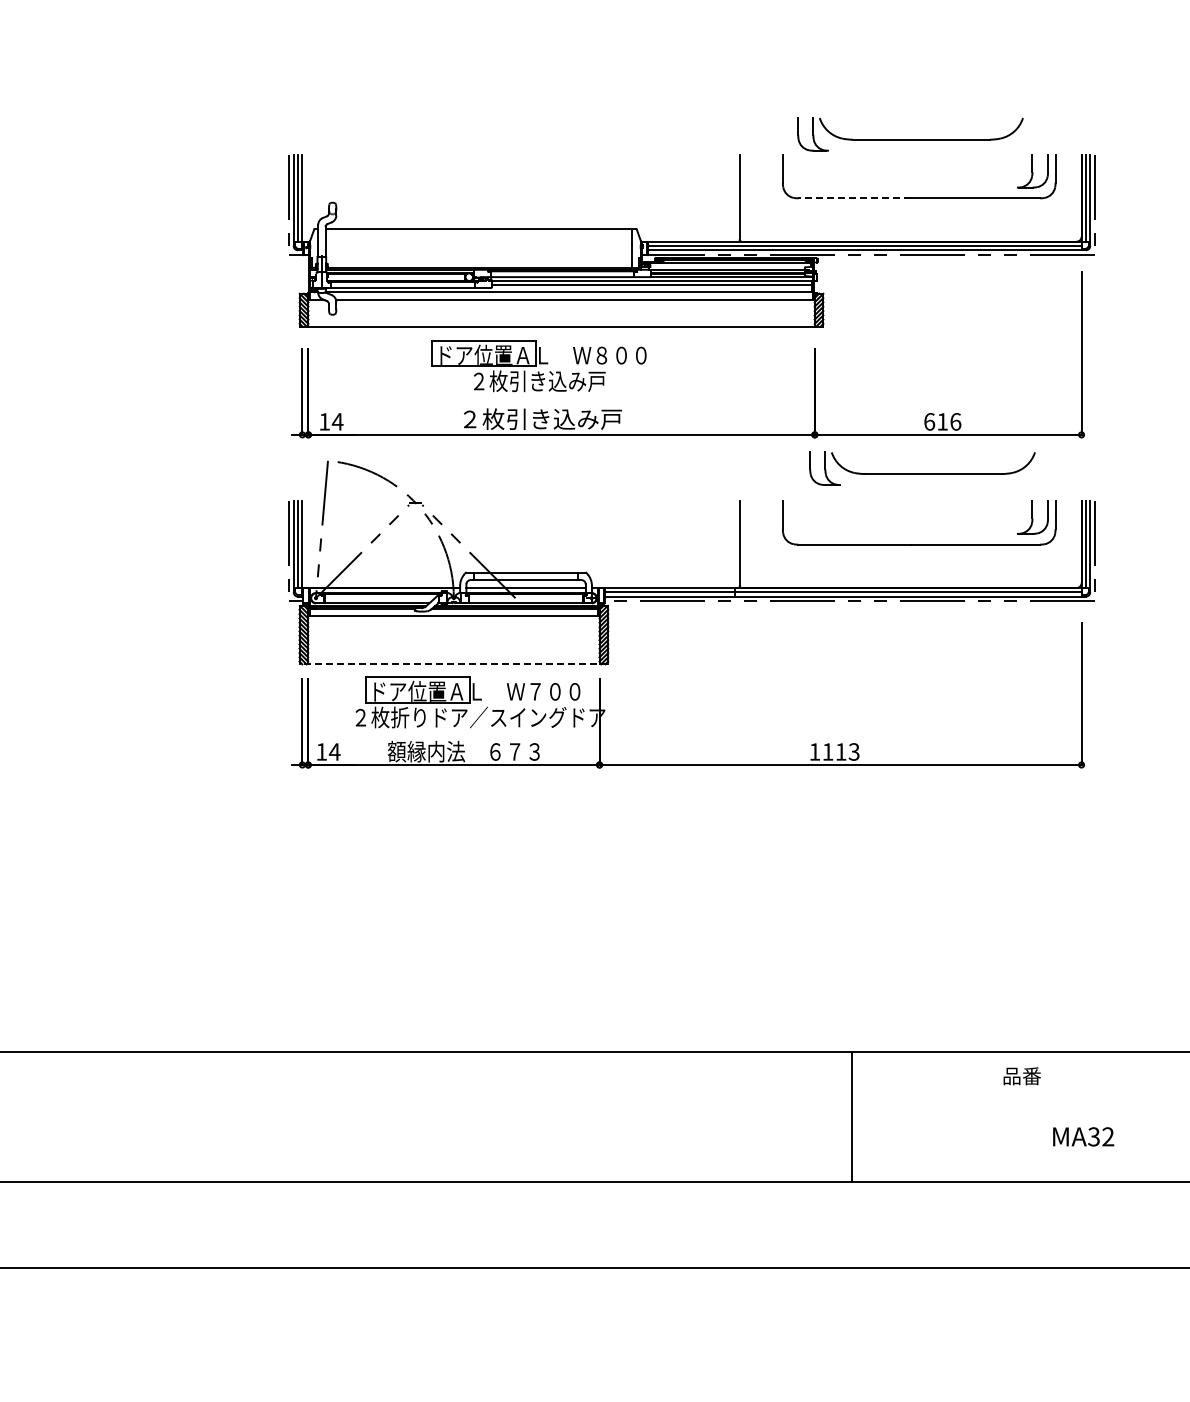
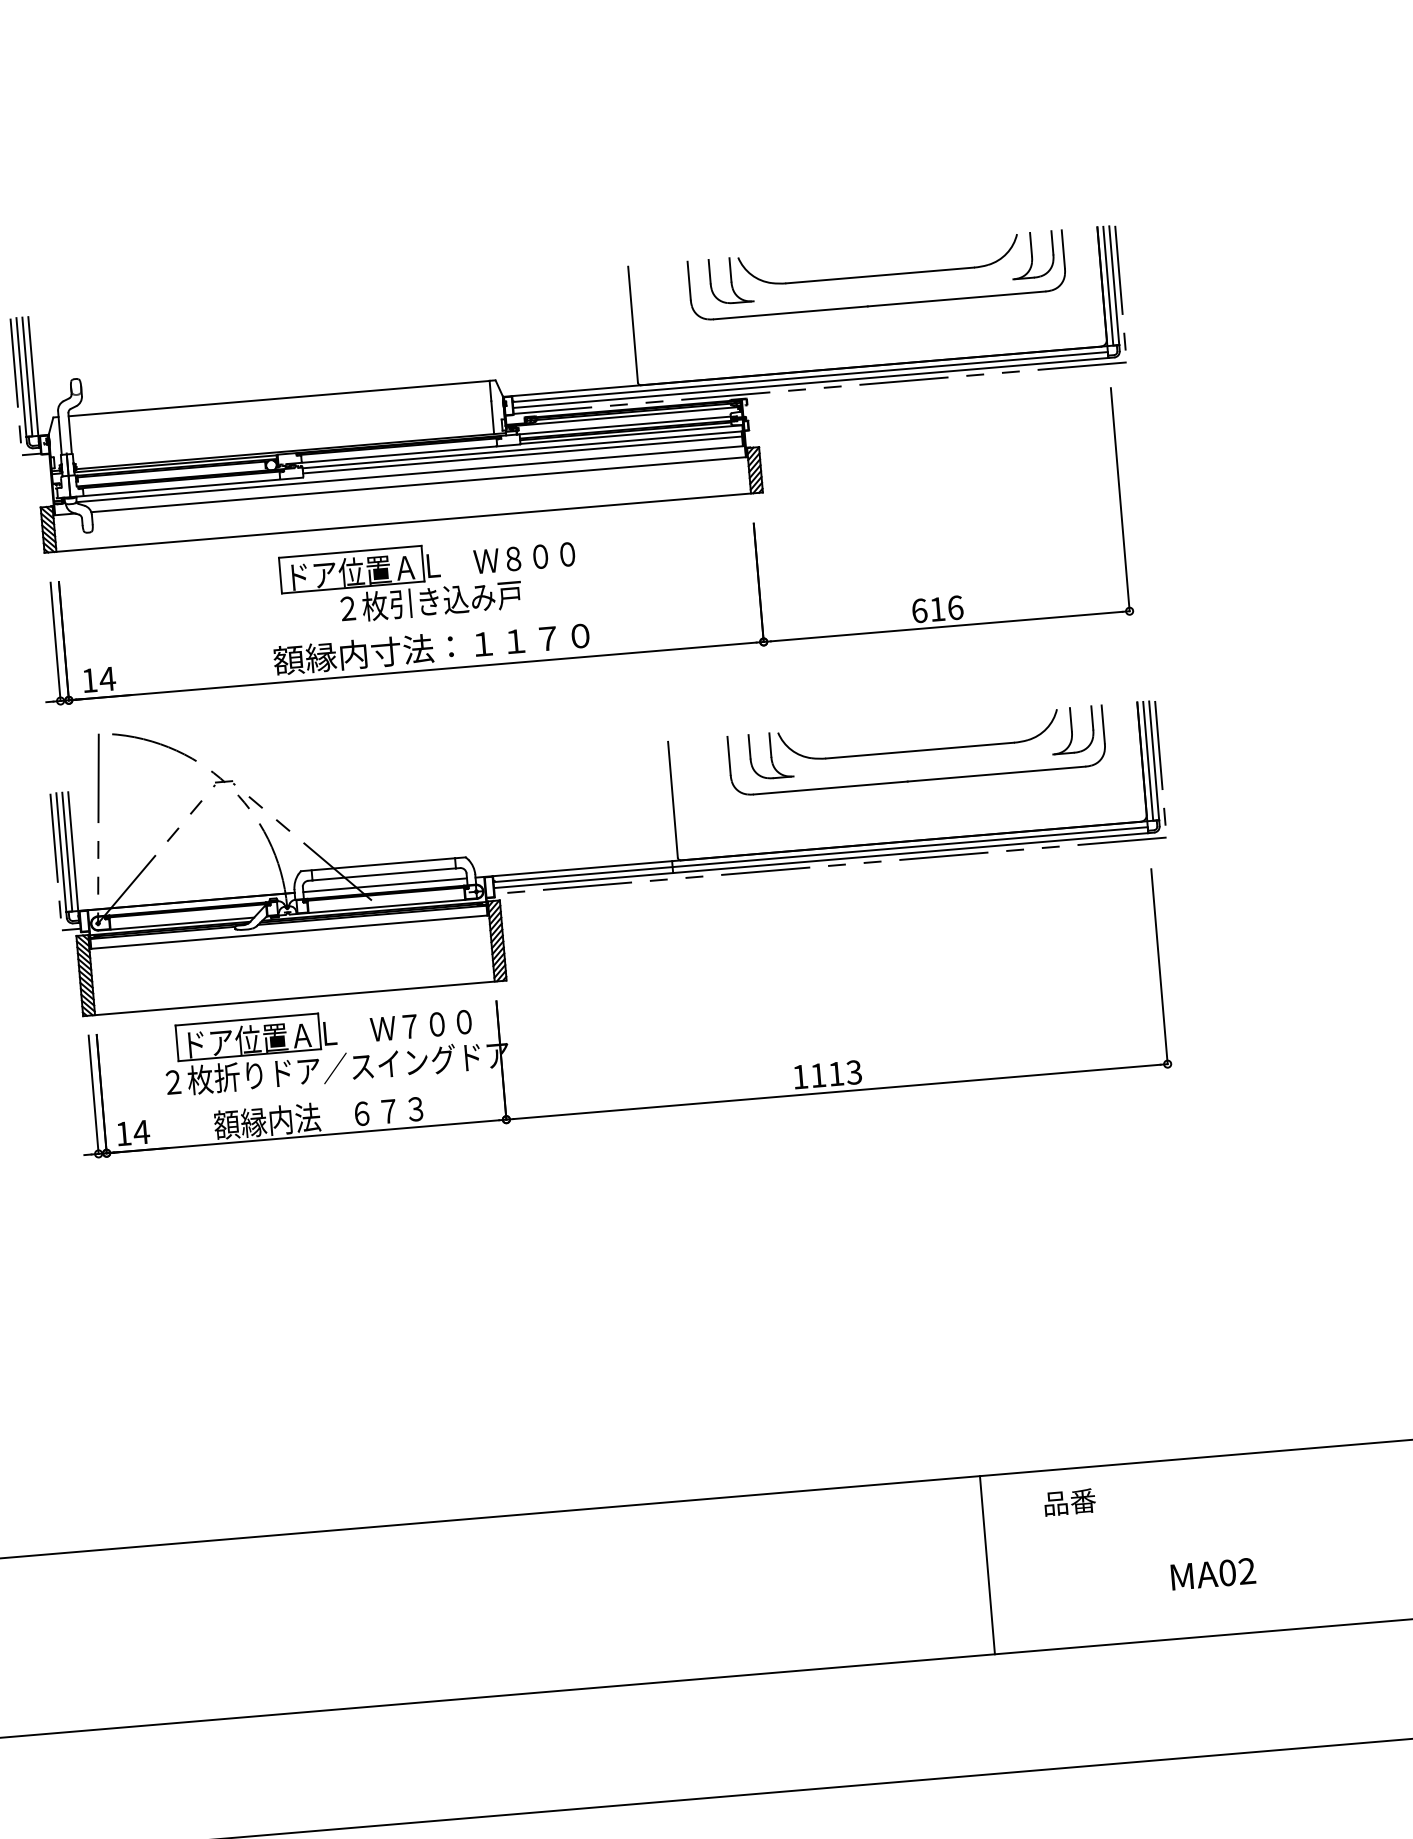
part: (910, 134) -> (864, 269), moved
line: (854, 198) -> (790, 313), dashed -> solid
part: (538, 366) -> (427, 581), moved
text: (573, 419) -> (430, 648), ２枚引き込み戸 -> 額縁内寸法：１１７０
part: (922, 468) -> (904, 744), moved
line: (453, 664) -> (294, 998), dashed -> solid
text: (1021, 1076) -> (1069, 1502), moved
line: (851, 1116) -> (987, 1564), moved
text: (1093, 1136) -> (1226, 1572), MA32 -> MA02

